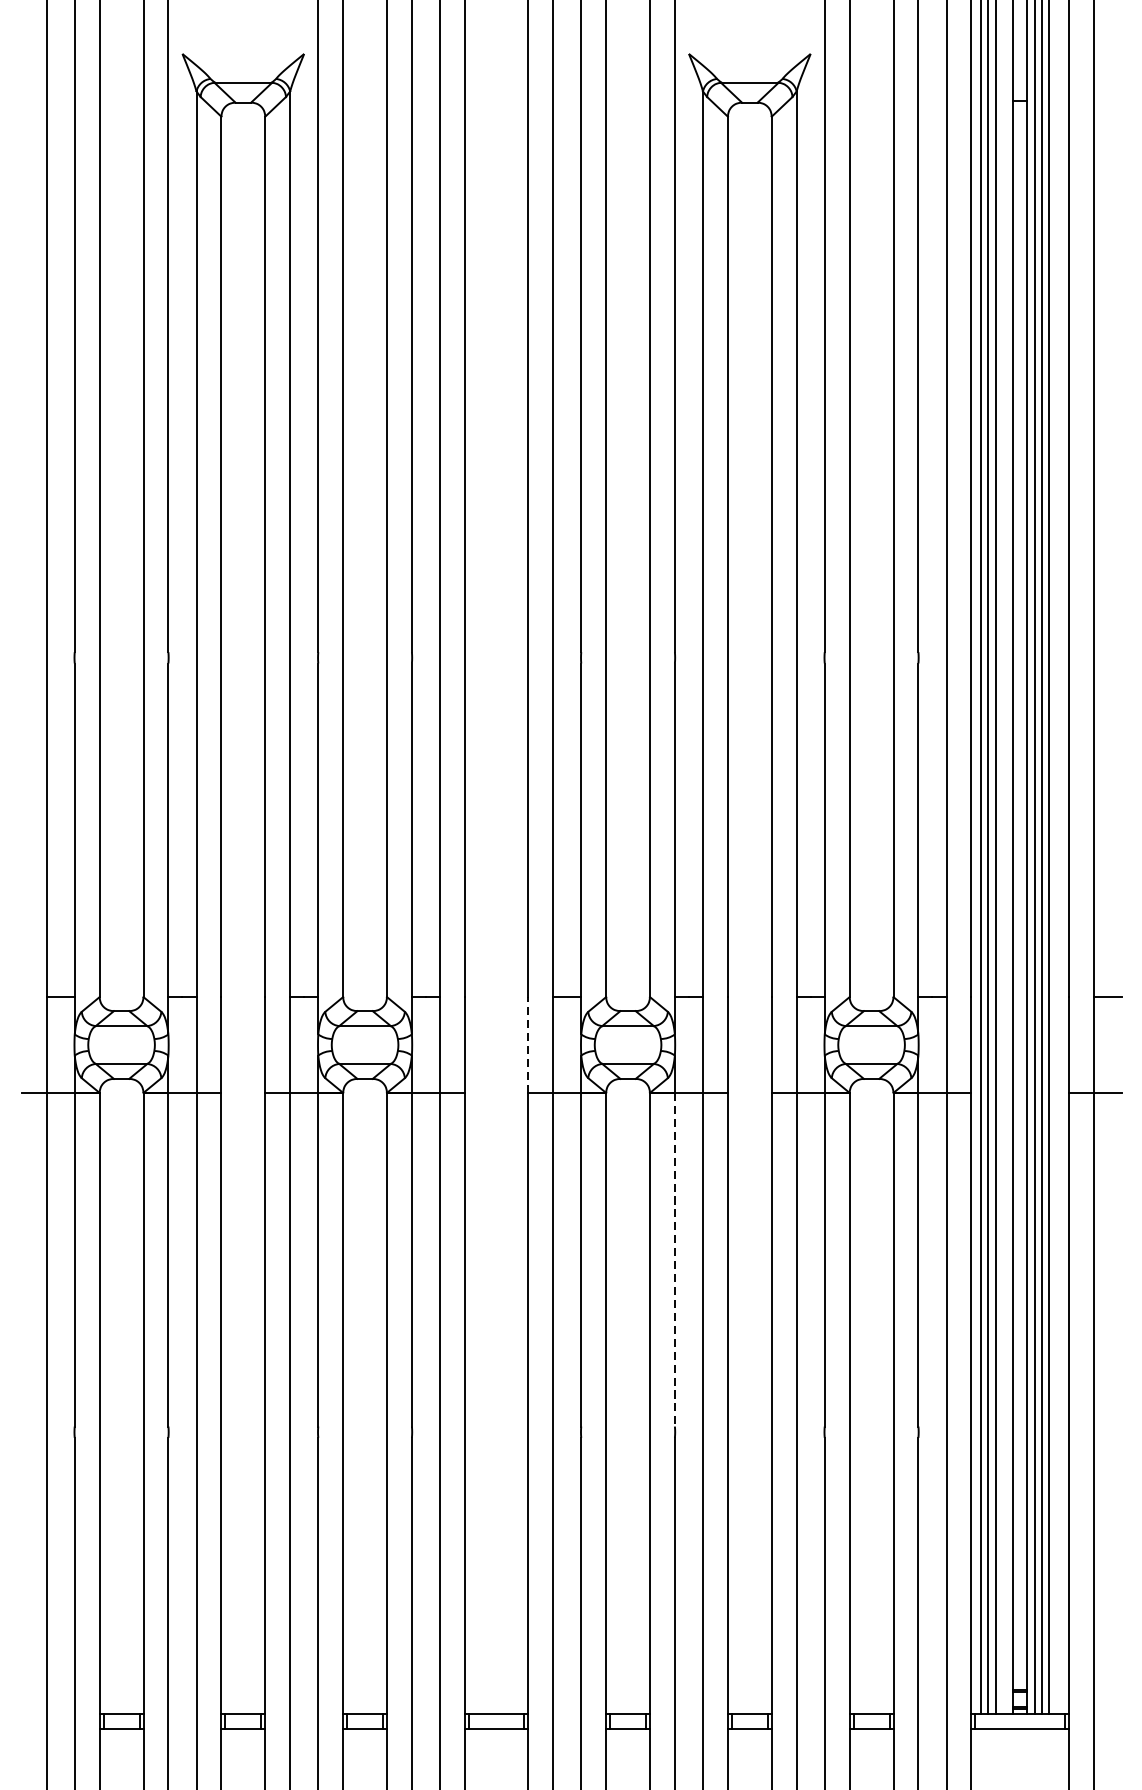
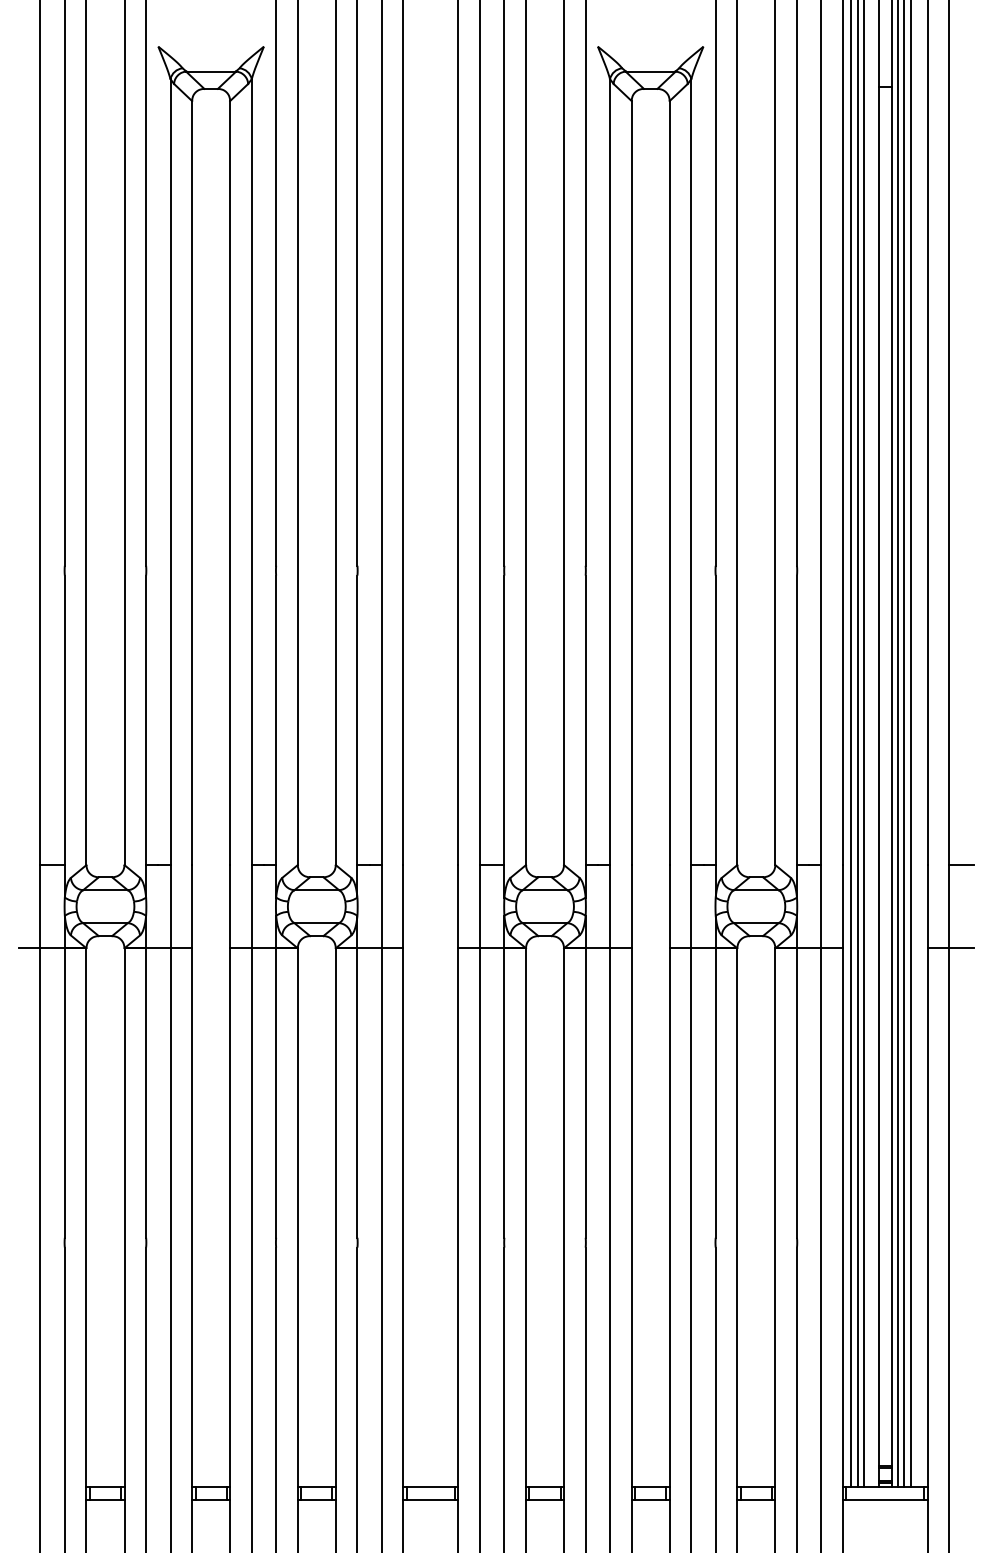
line: (528, 1044) -> (458, 906), dashed -> solid
line: (674, 1260) -> (585, 1093), dashed -> solid

